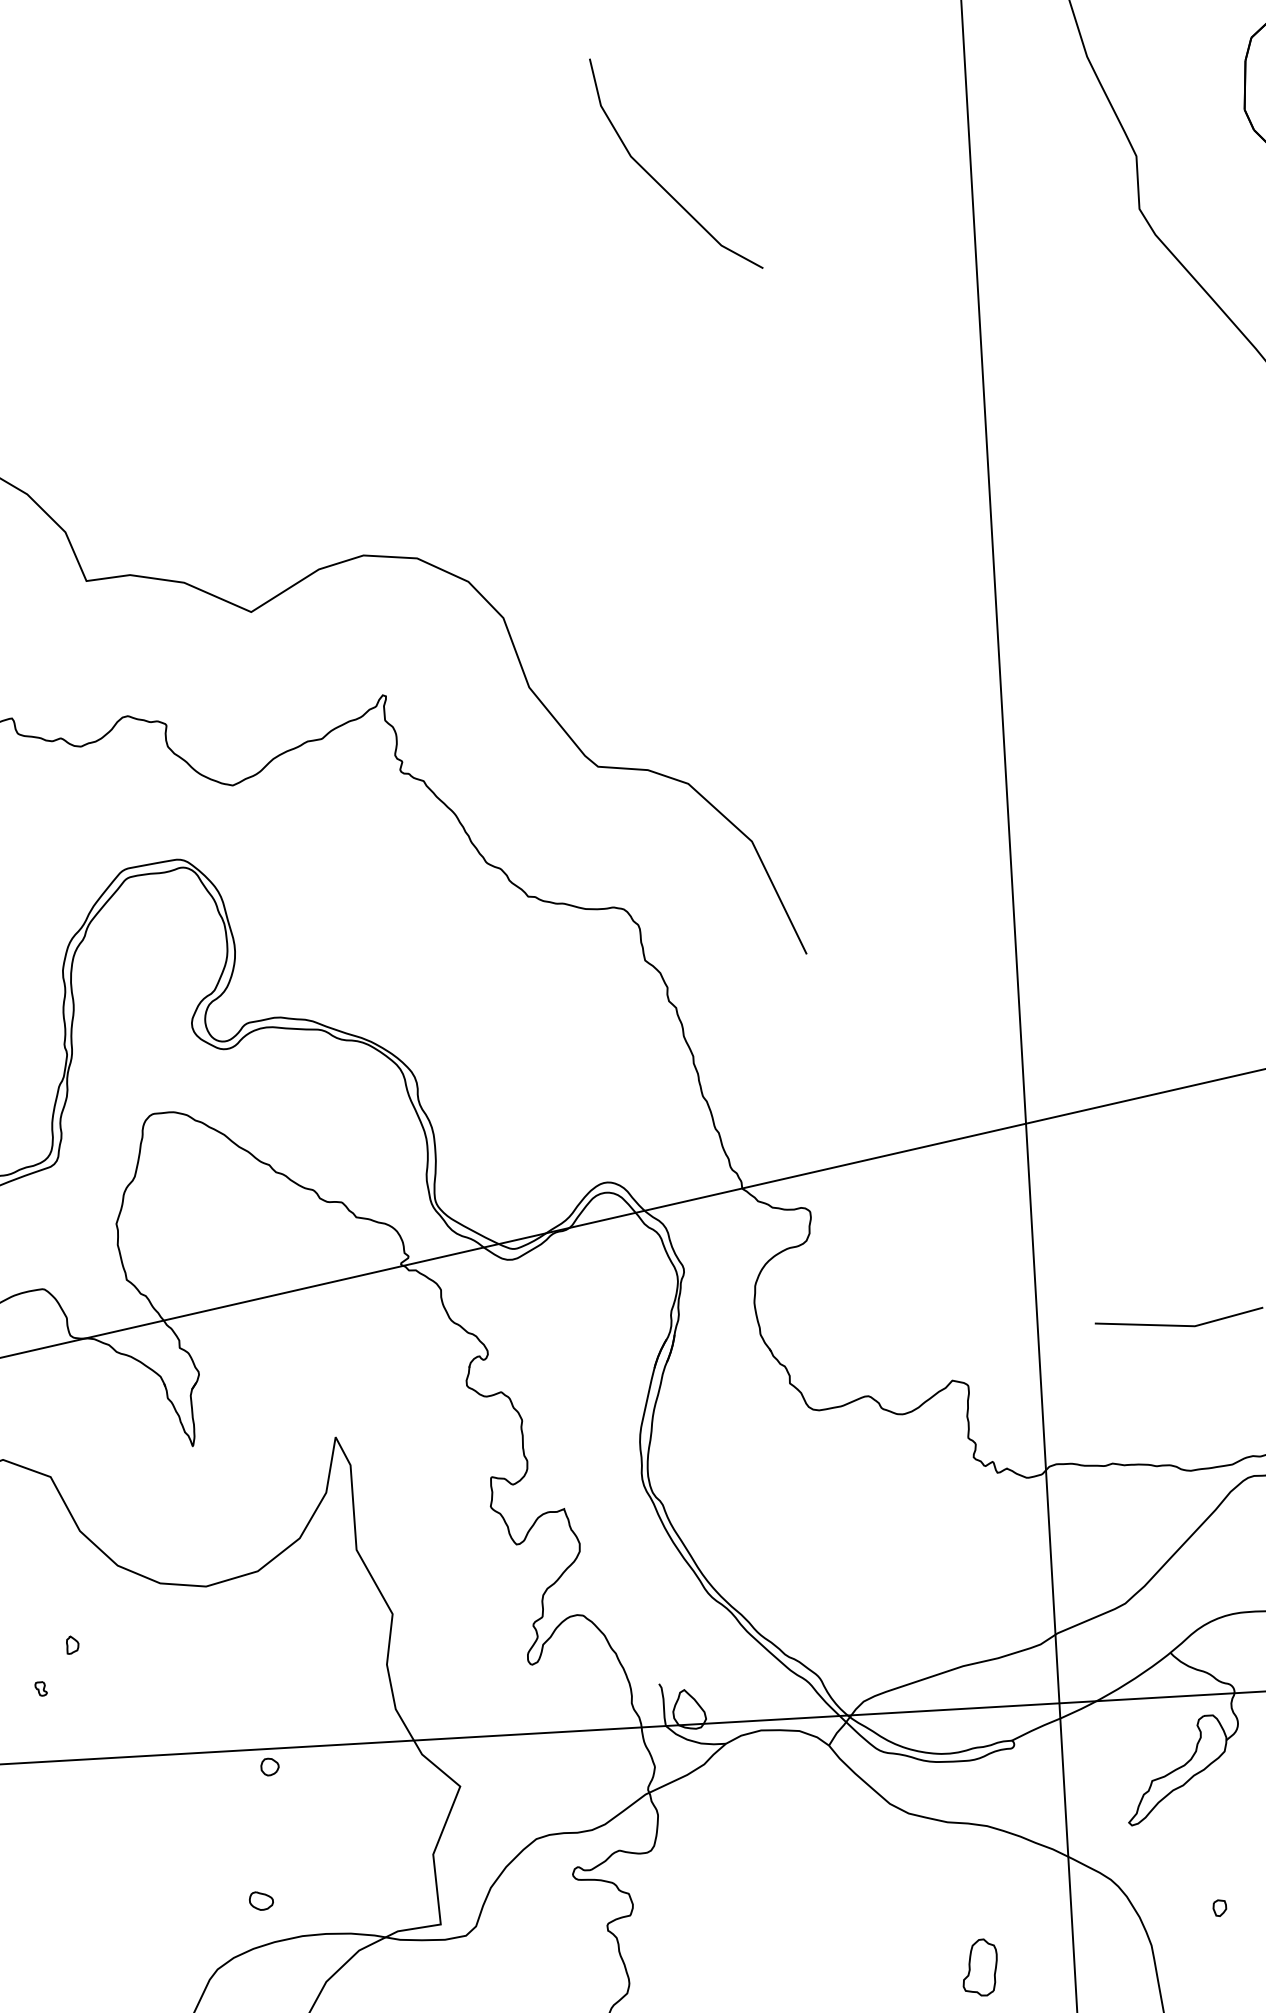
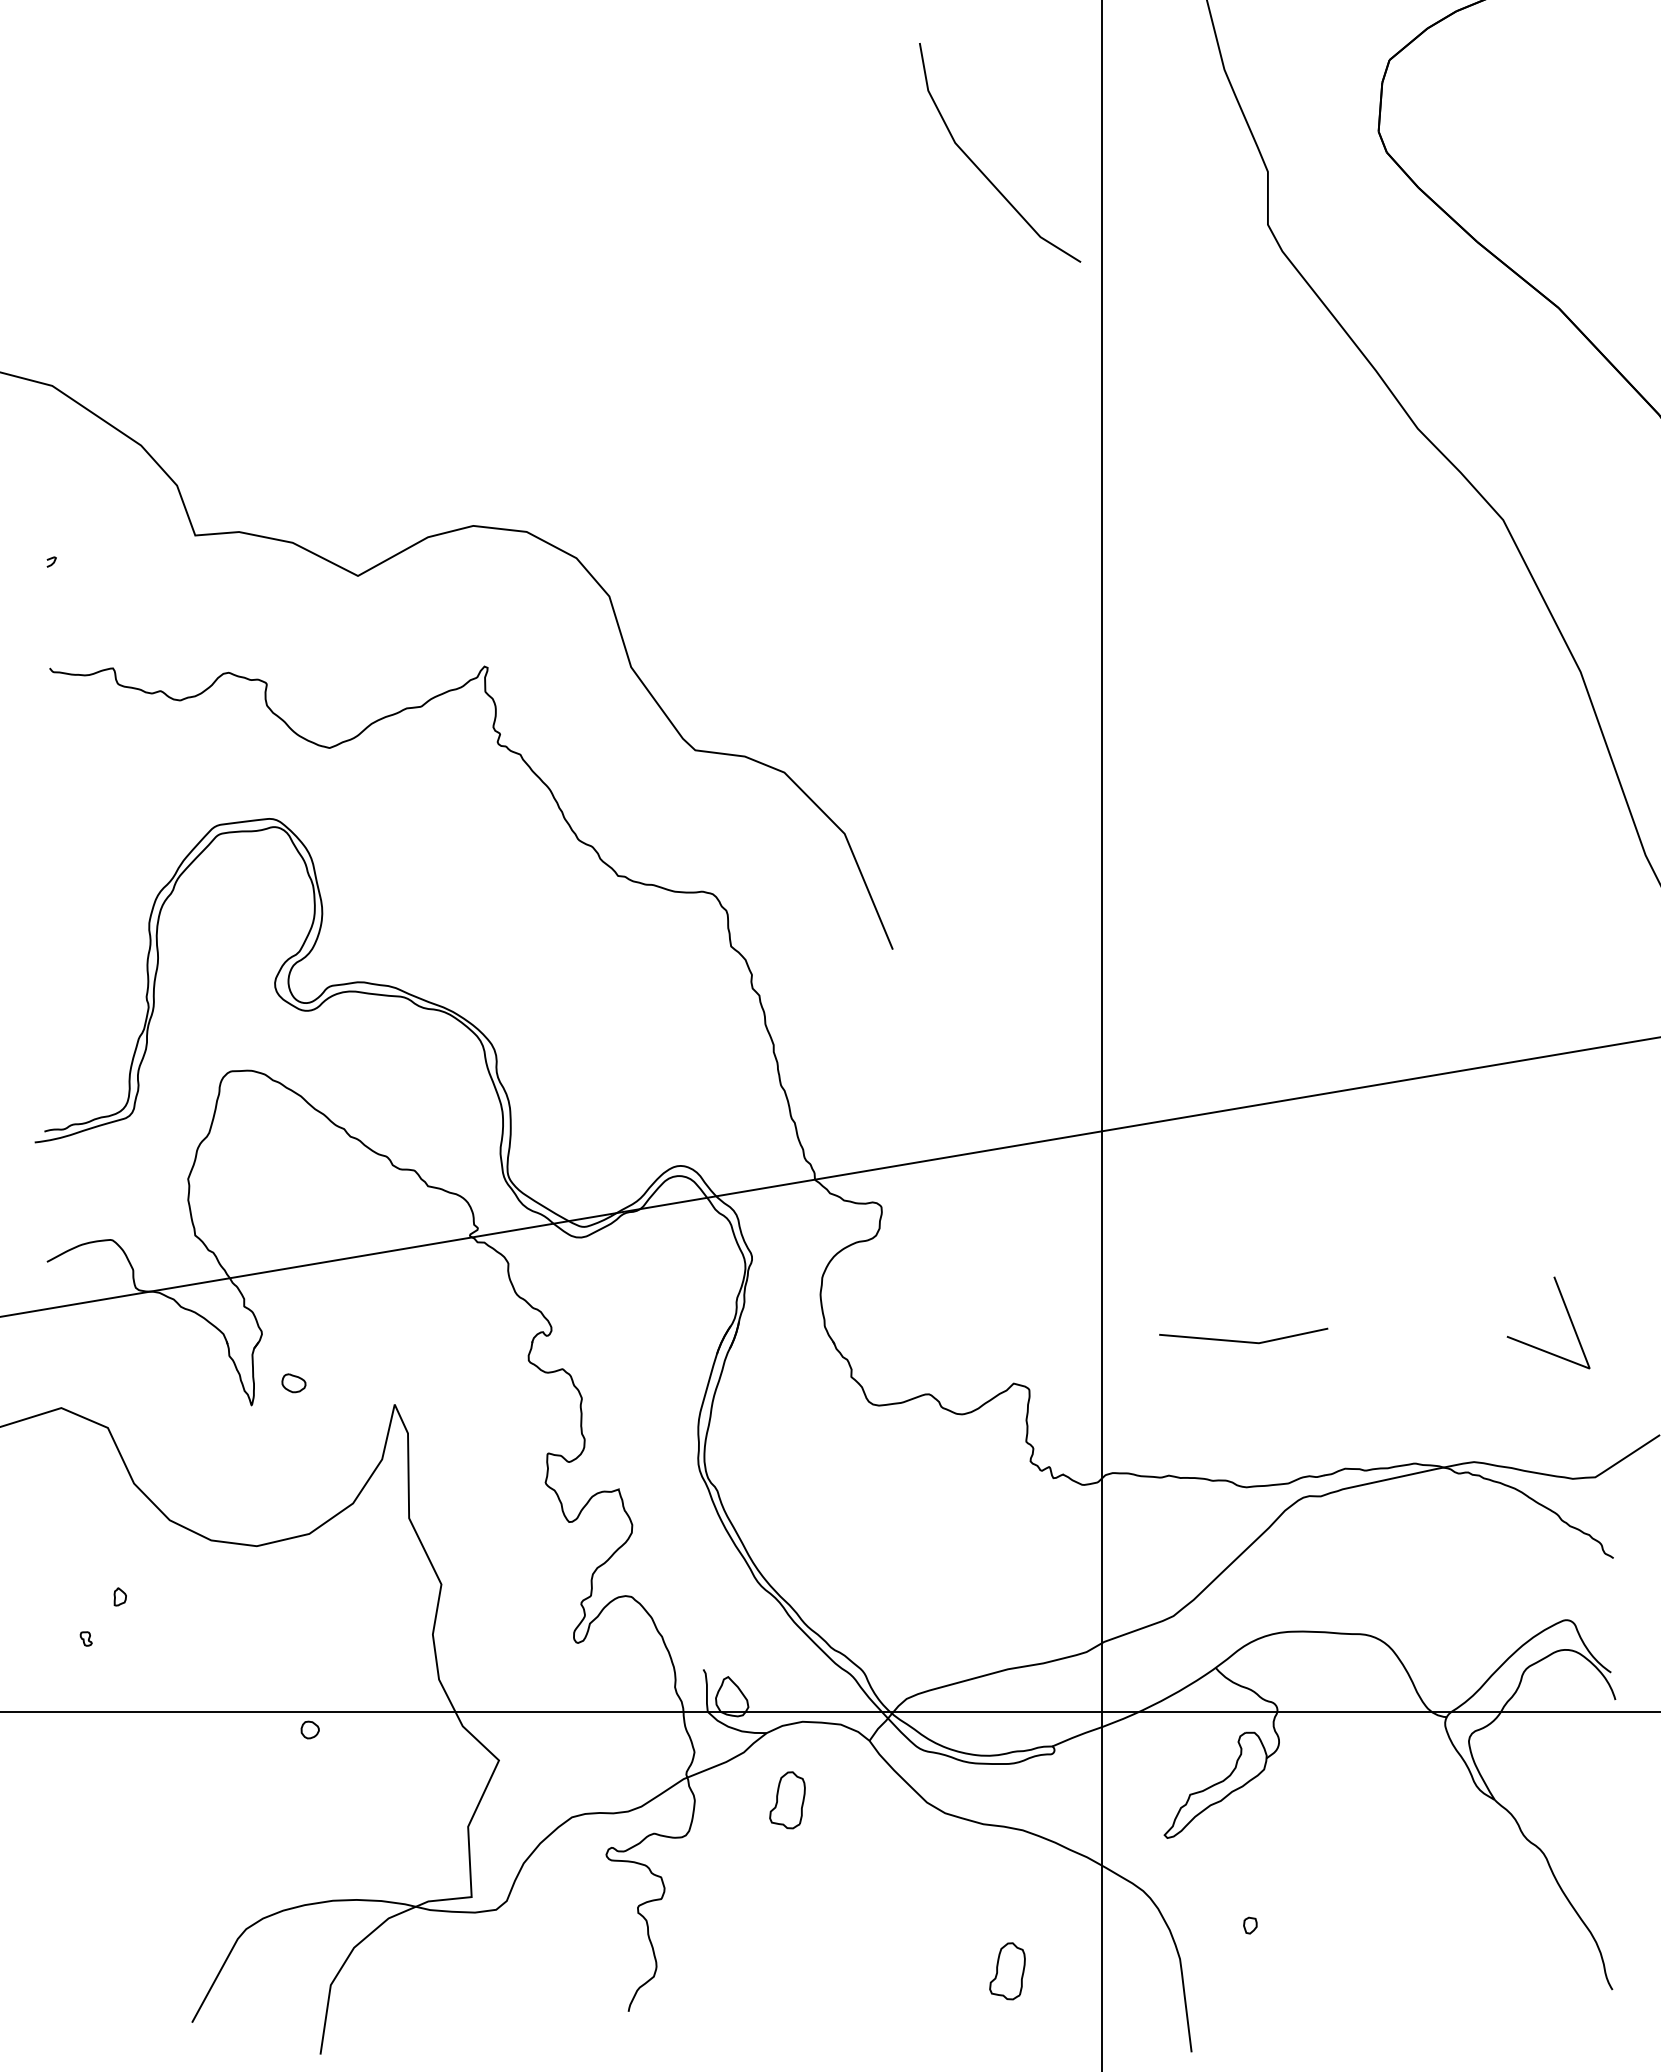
line: (658, 182) -> (981, 170), moved
part: (750, 1809) -> (787, 1800), added
part: (261, 1901) -> (293, 1383), moved

